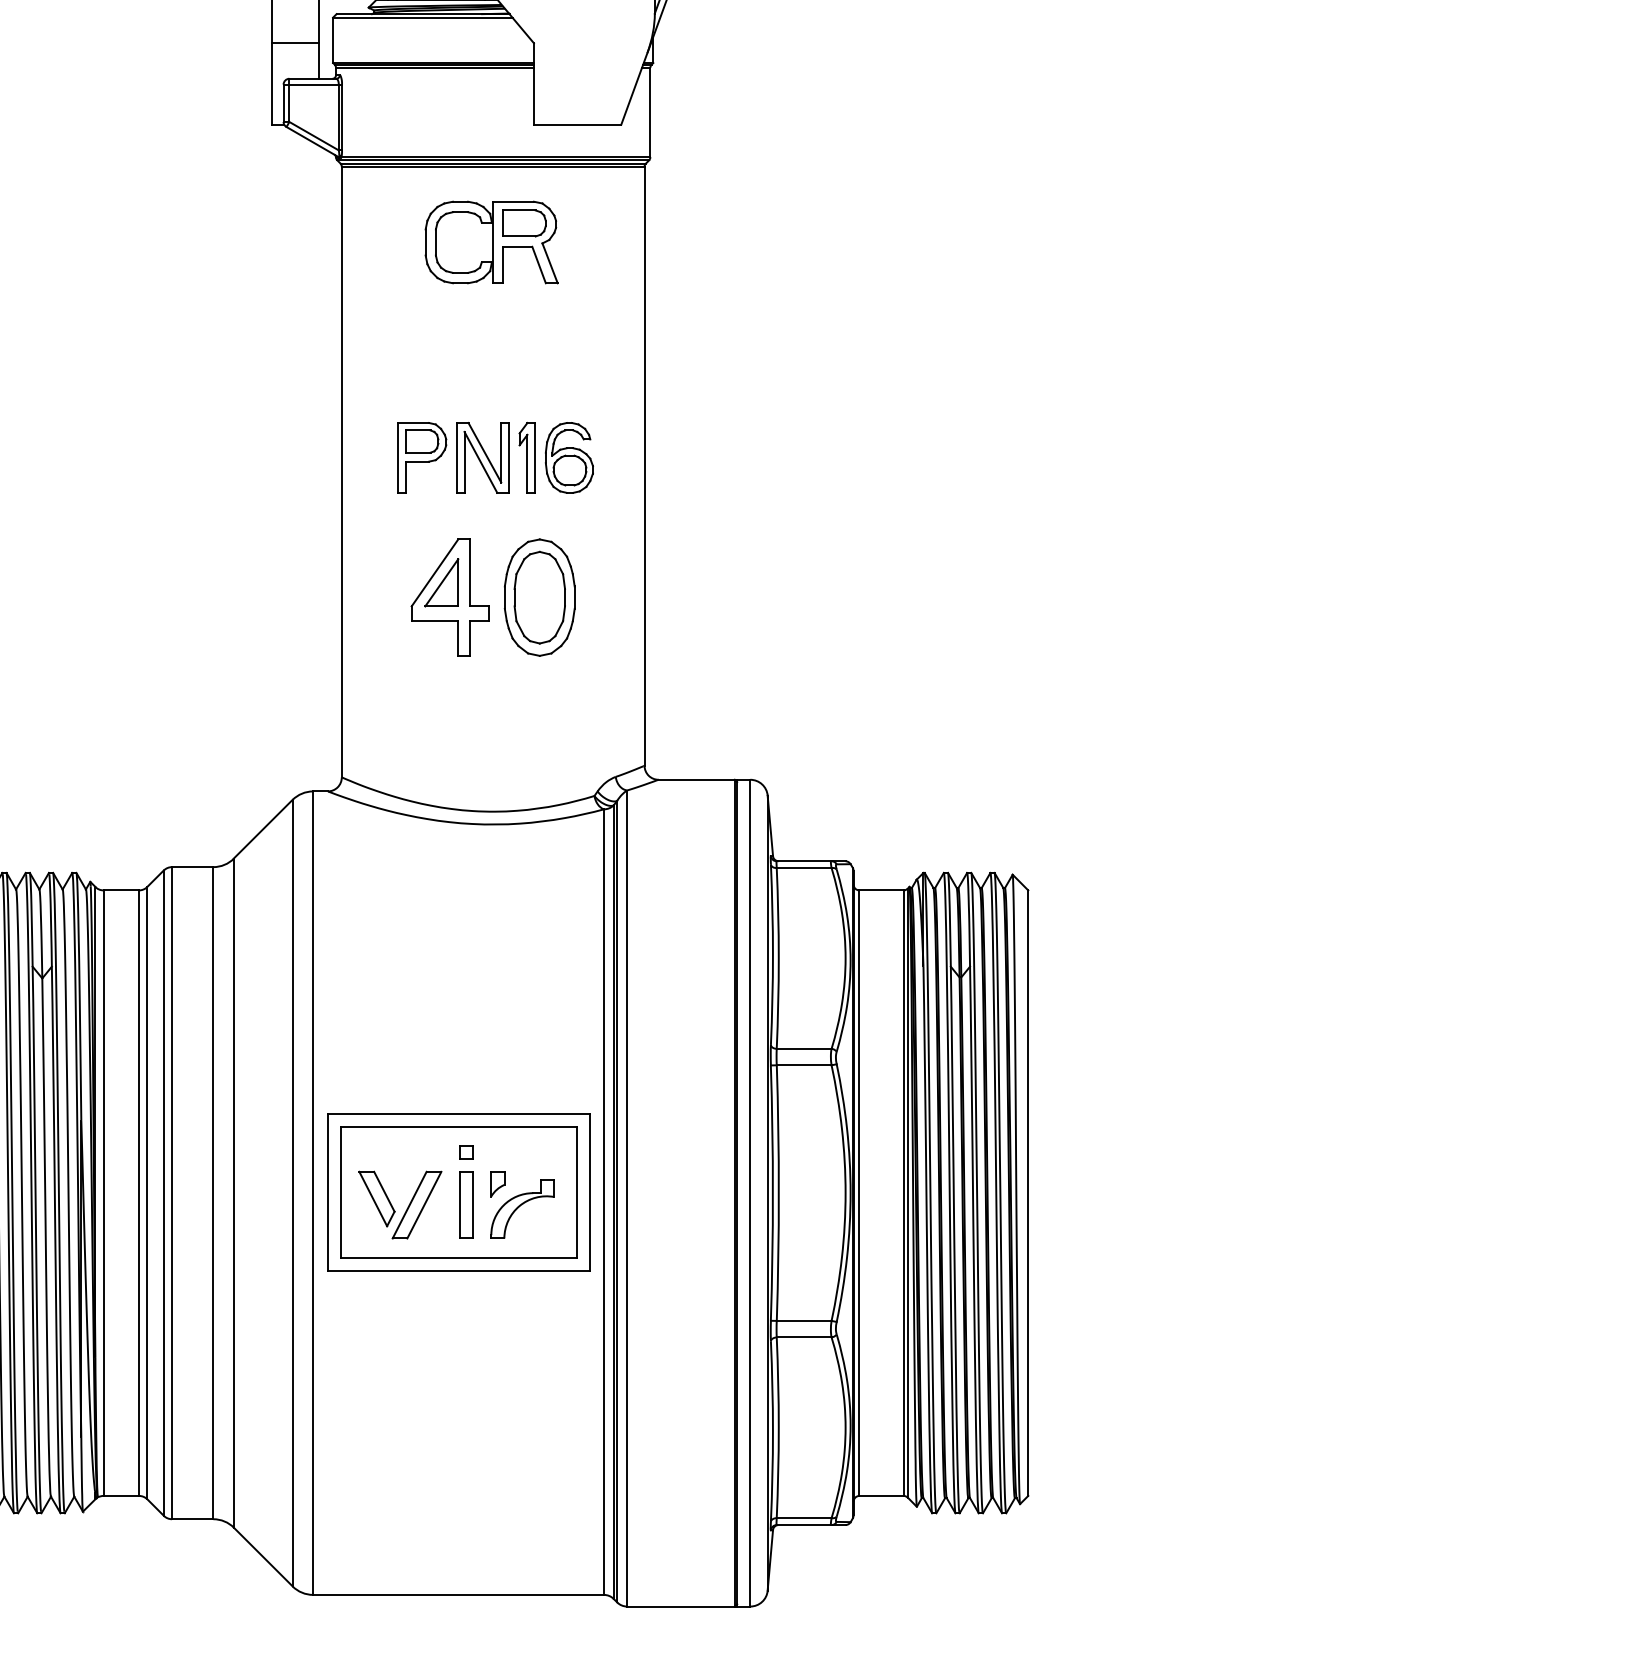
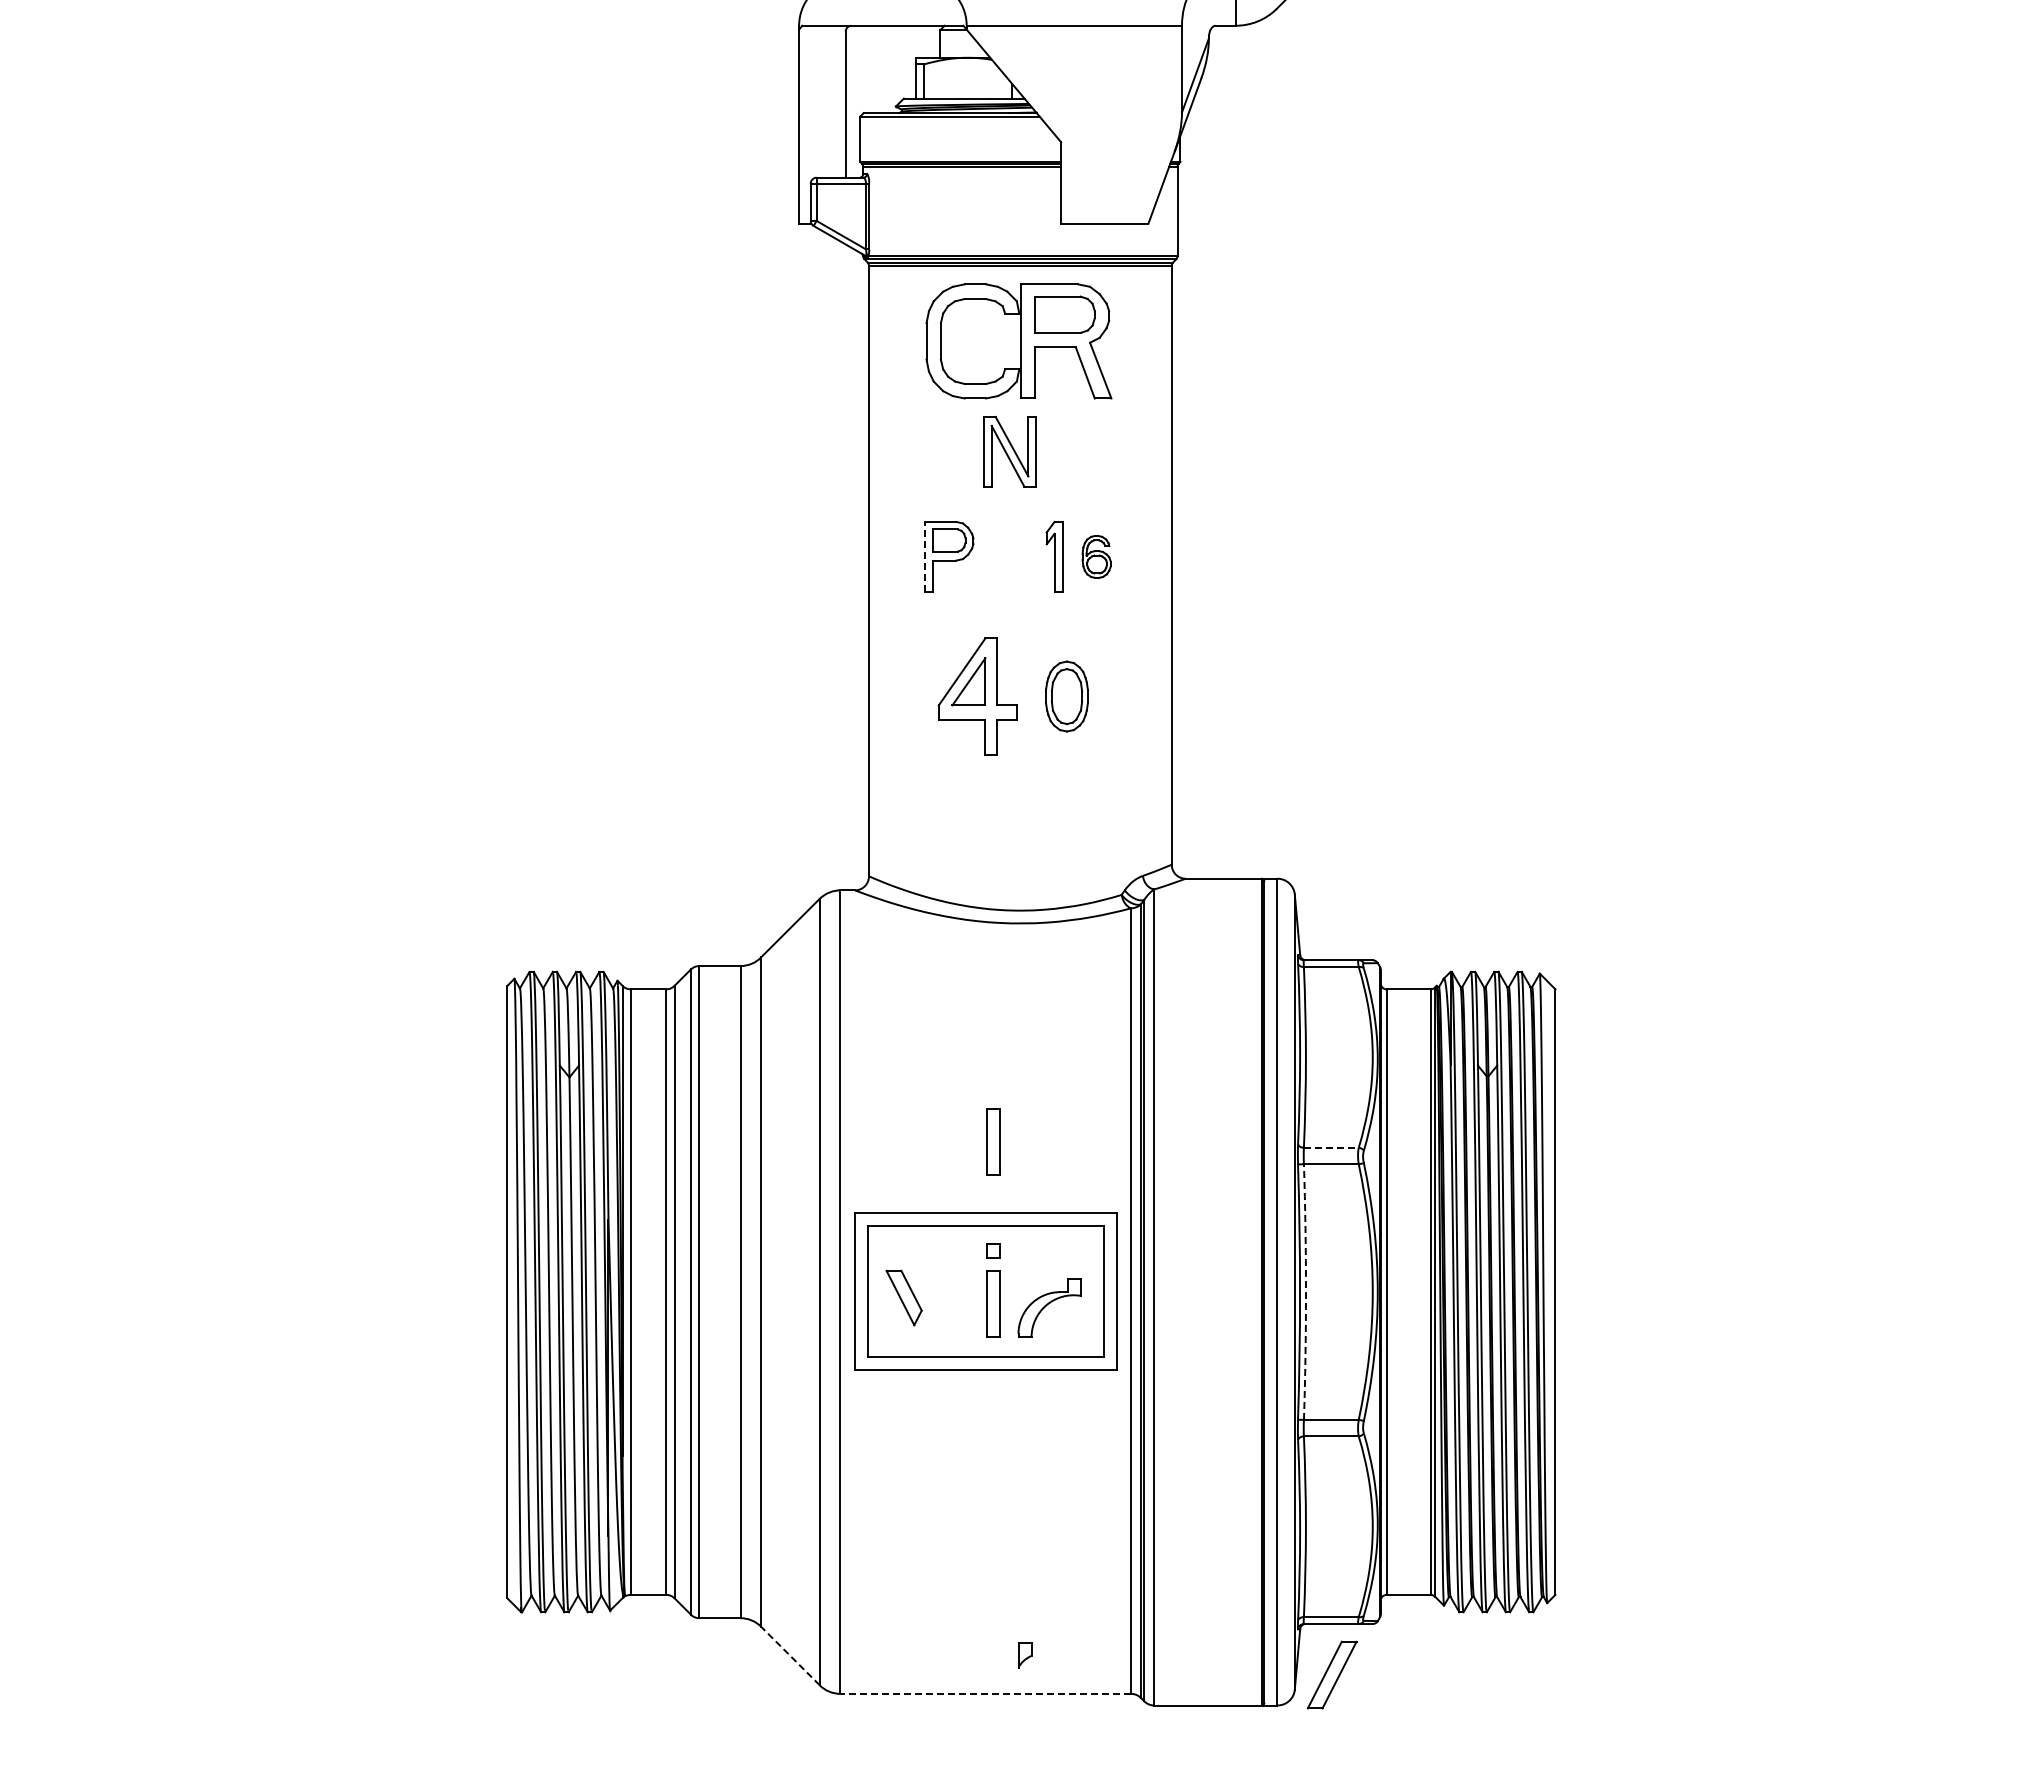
line: (295, 43) -> (822, 142), removed
part: (491, 242) -> (1018, 341), size x1.4
line: (397, 457) -> (924, 556), solid -> dashed
part: (482, 457) -> (1009, 451), moved
part: (569, 457) -> (1096, 556), size x0.6
part: (539, 597) -> (1066, 696), size x0.6
part: (466, 1042) -> (993, 1141), added
line: (804, 1048) -> (1331, 1147), solid -> dashed
part: (498, 1184) -> (1025, 1655), moved
arc: (779, 1193) -> (1306, 1292), solid -> dashed
part: (416, 1204) -> (1331, 1674), moved
line: (263, 1556) -> (790, 1655), solid -> dashed
line: (458, 1594) -> (985, 1693), solid -> dashed

